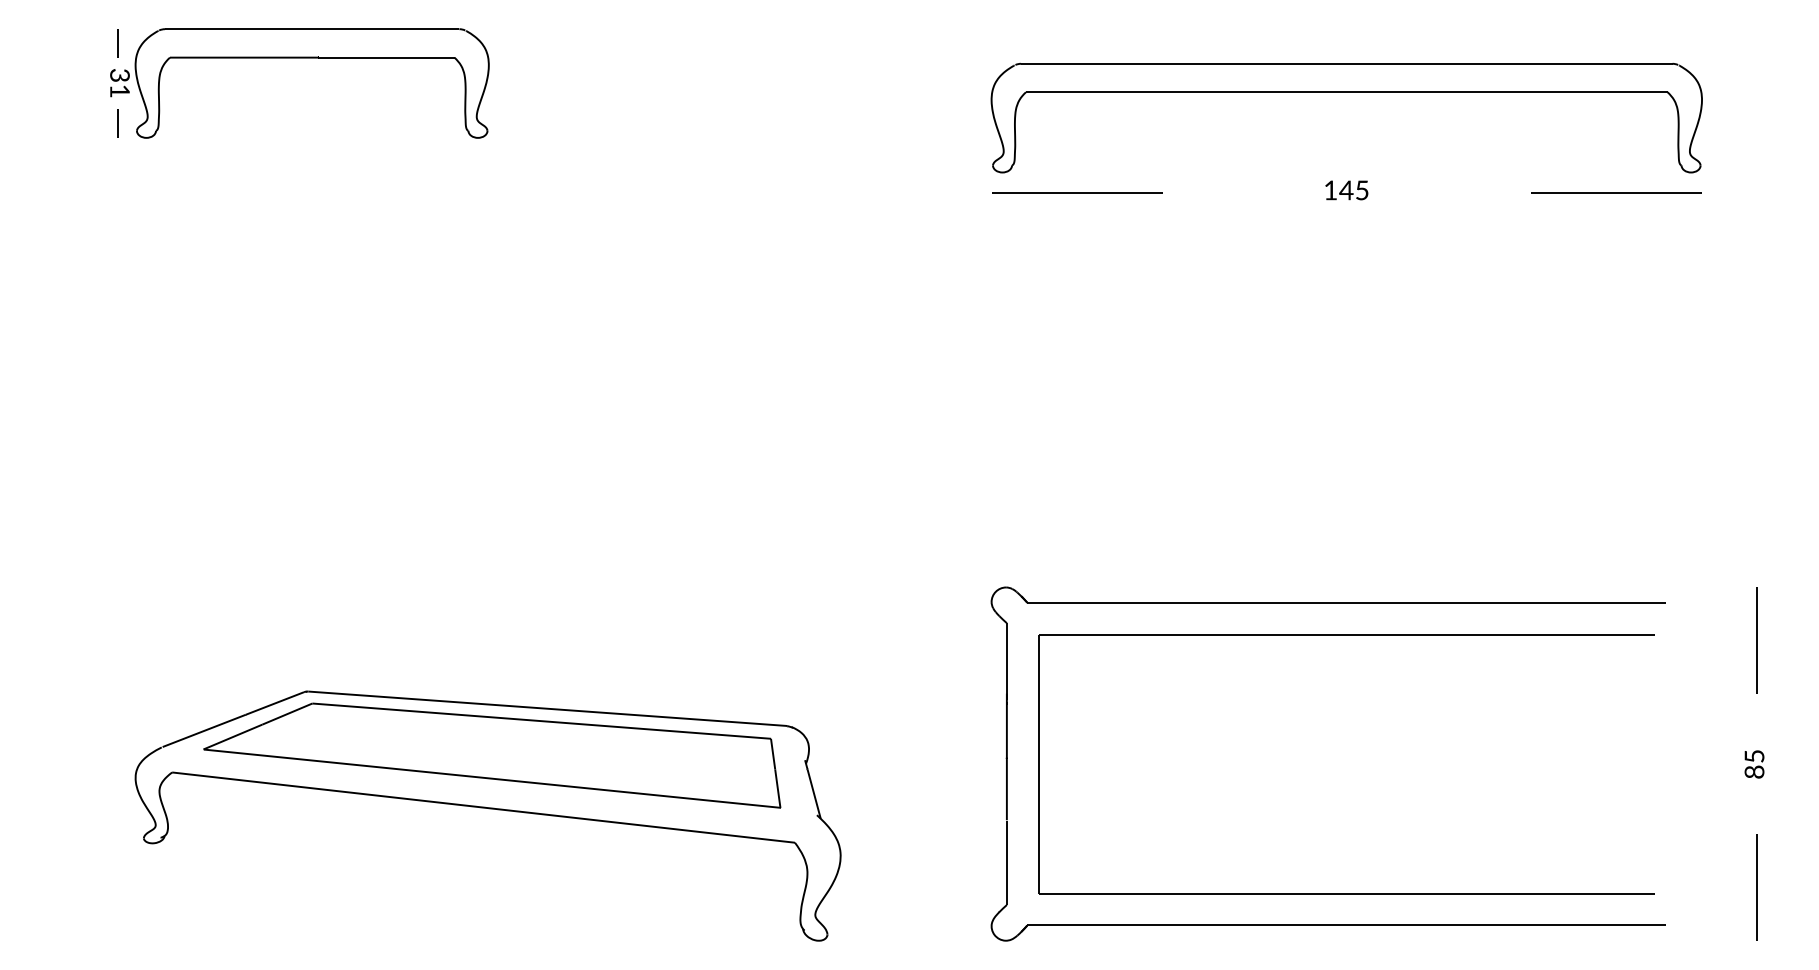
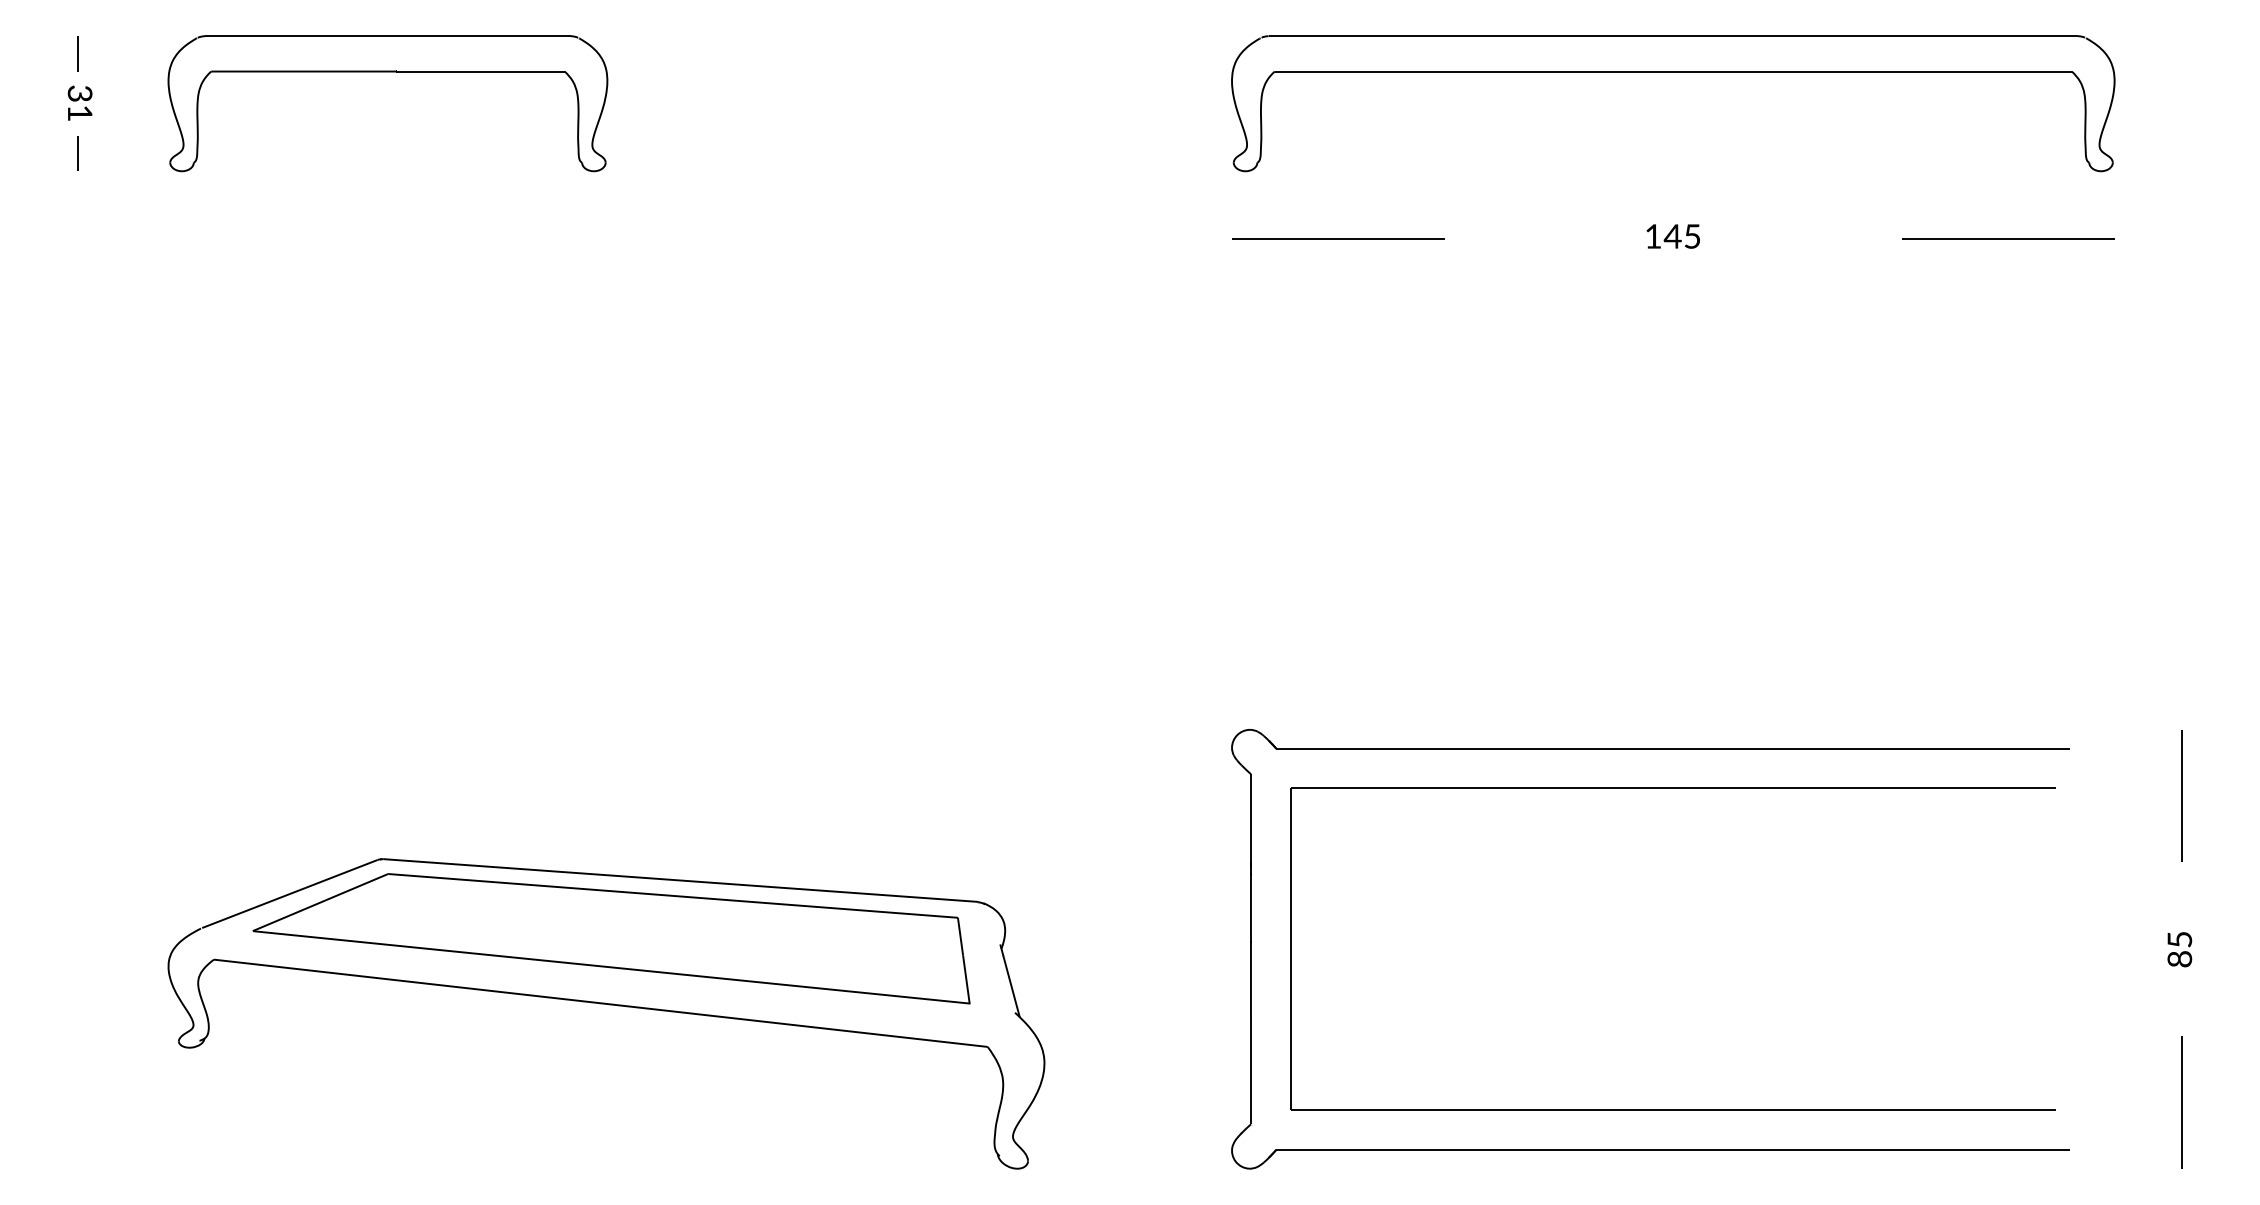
part: (119, 83) -> (79, 103), moved
part: (1346, 93) -> (1673, 72), moved

